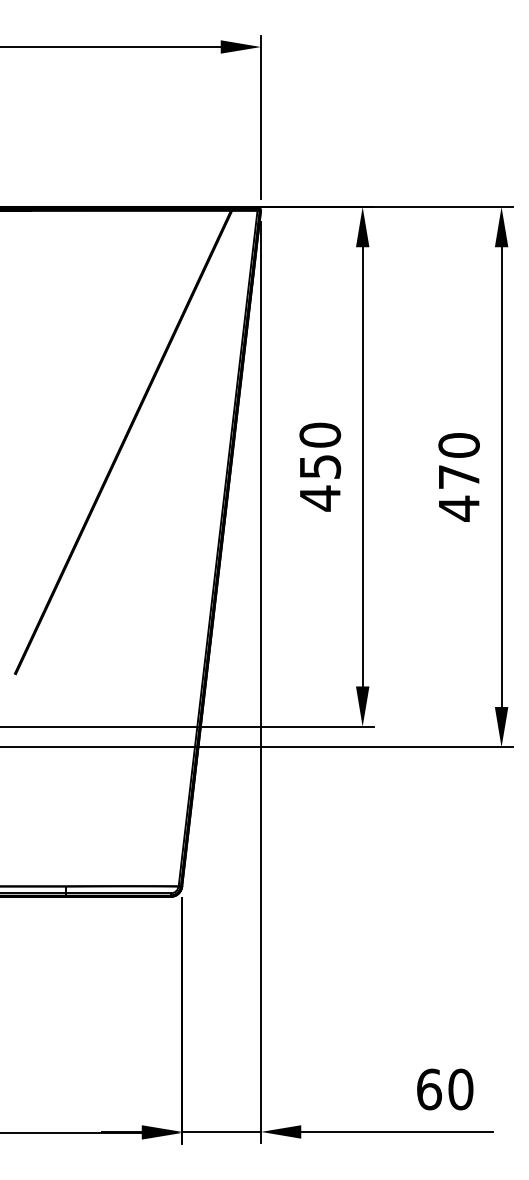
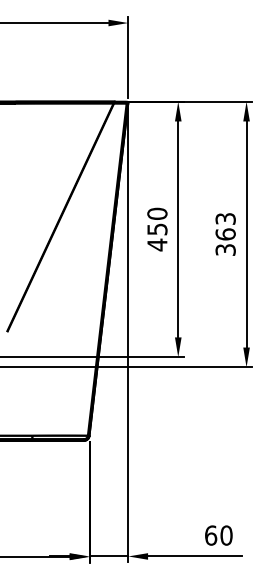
text: (458, 477) -> (225, 234), 470 -> 363

